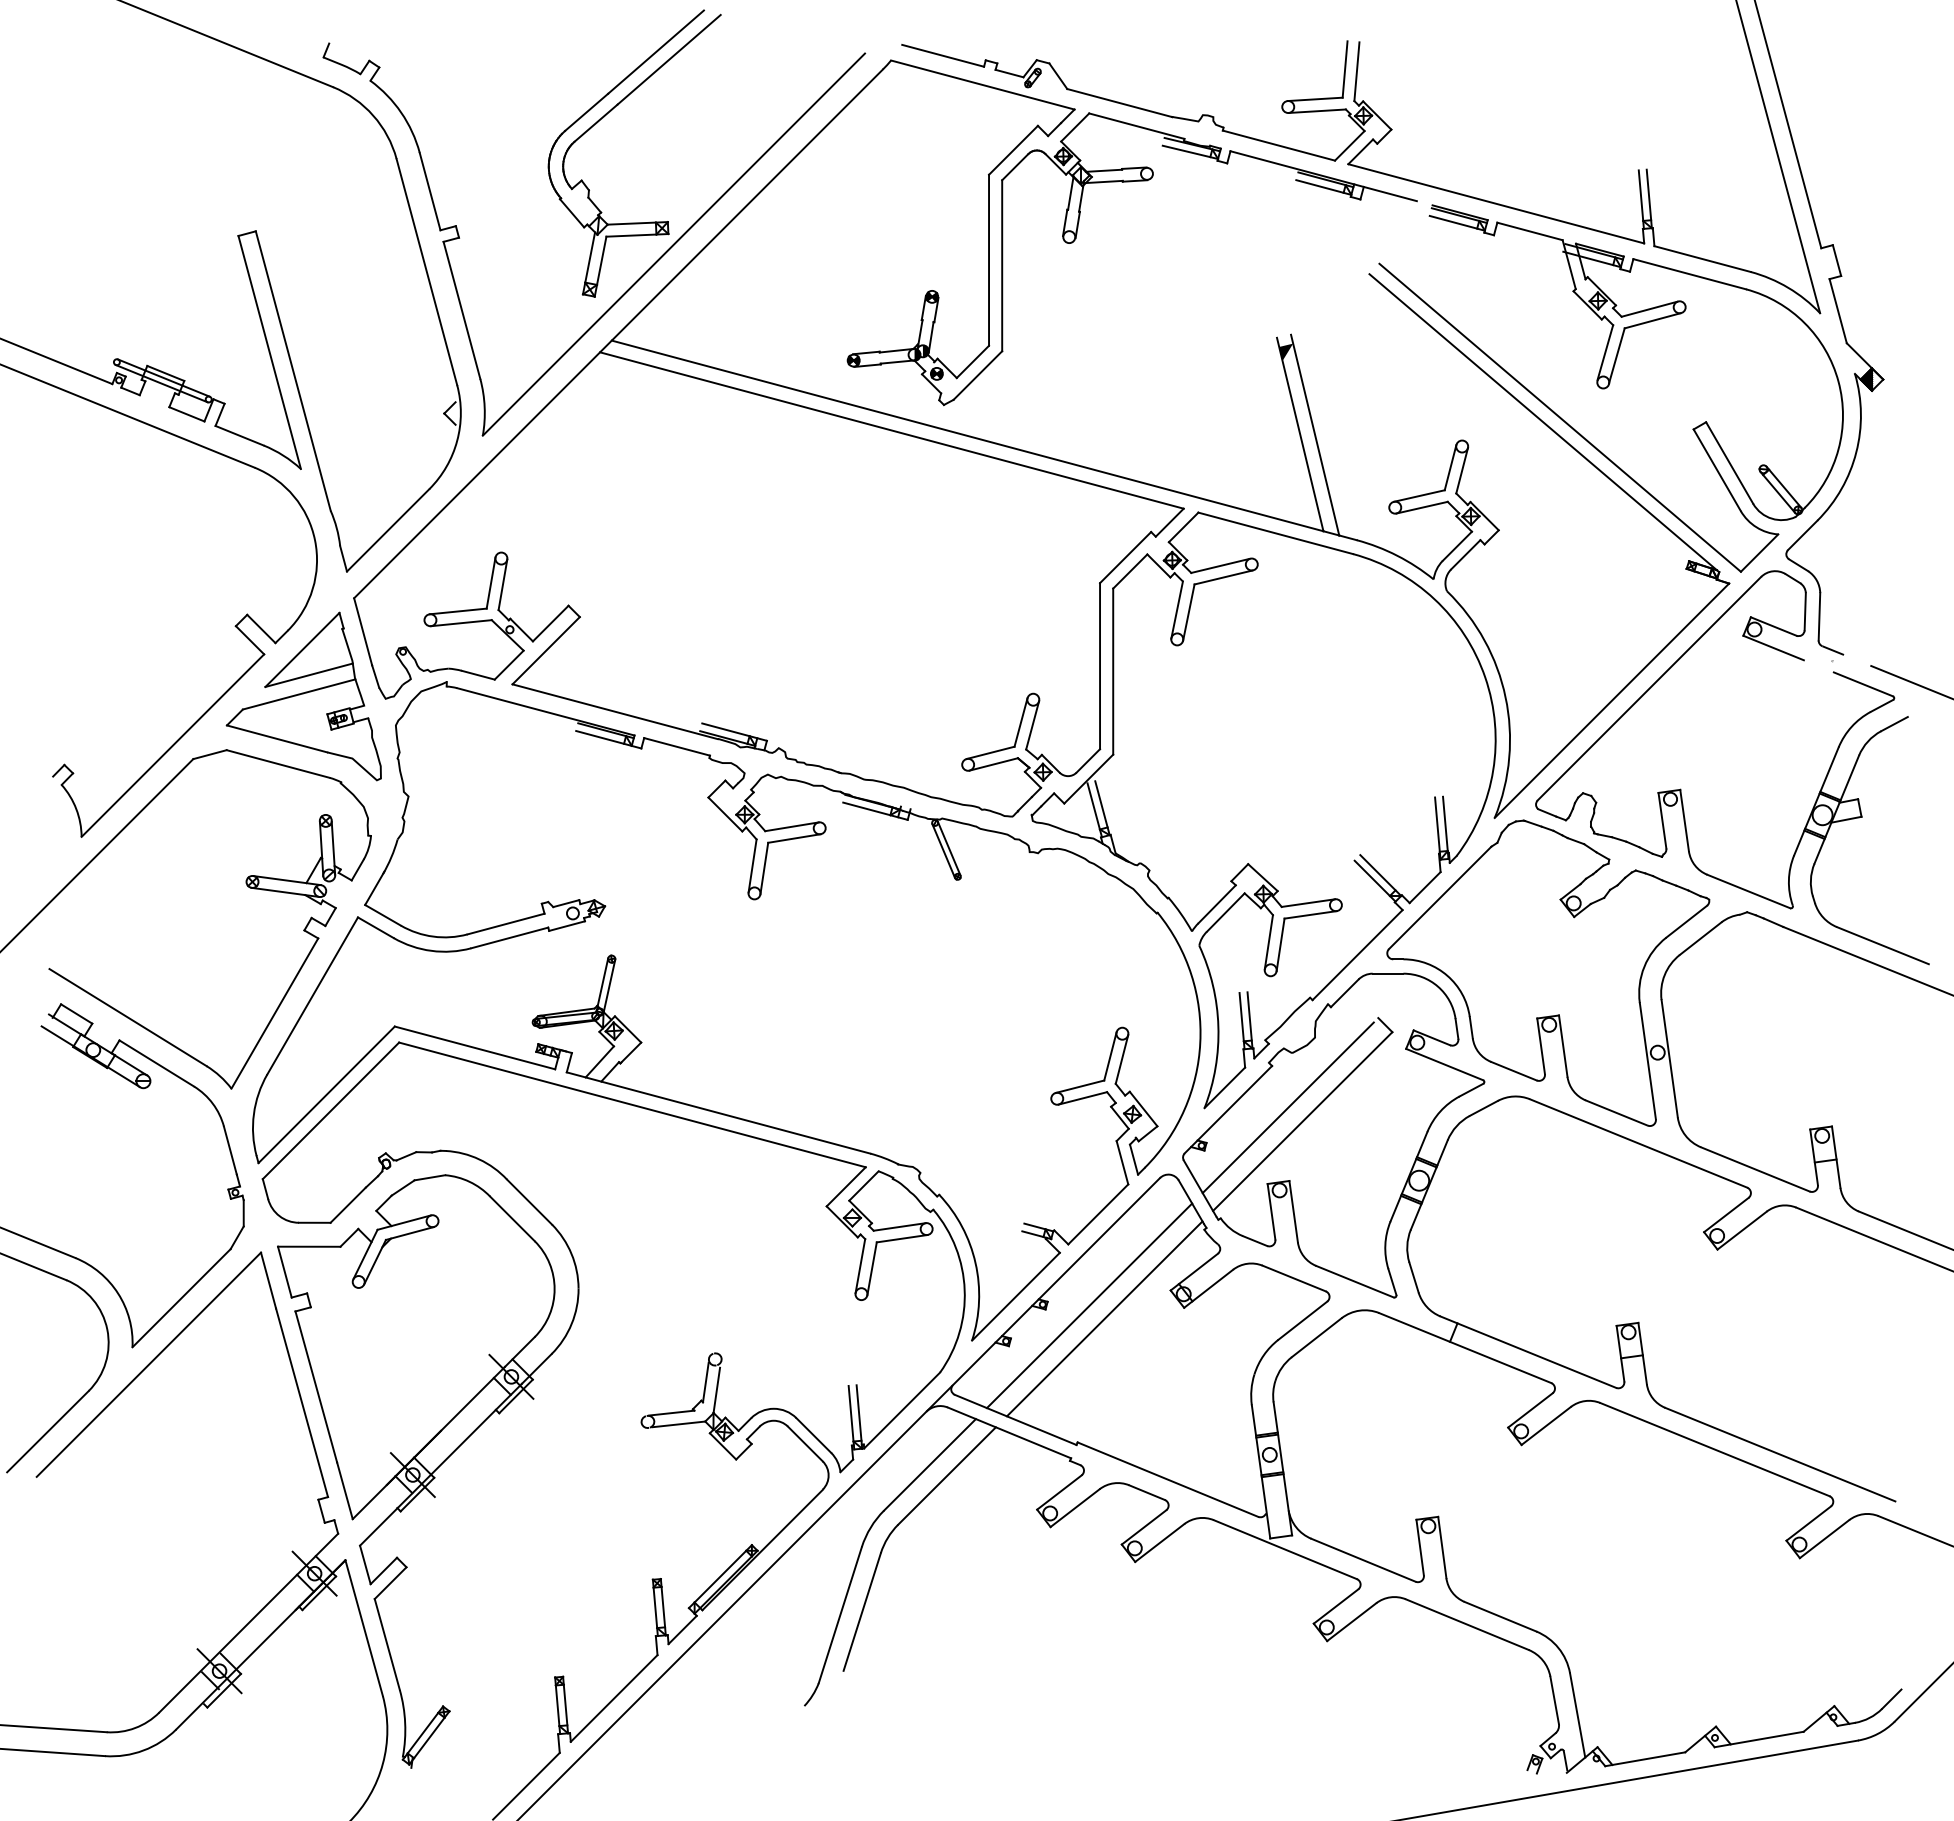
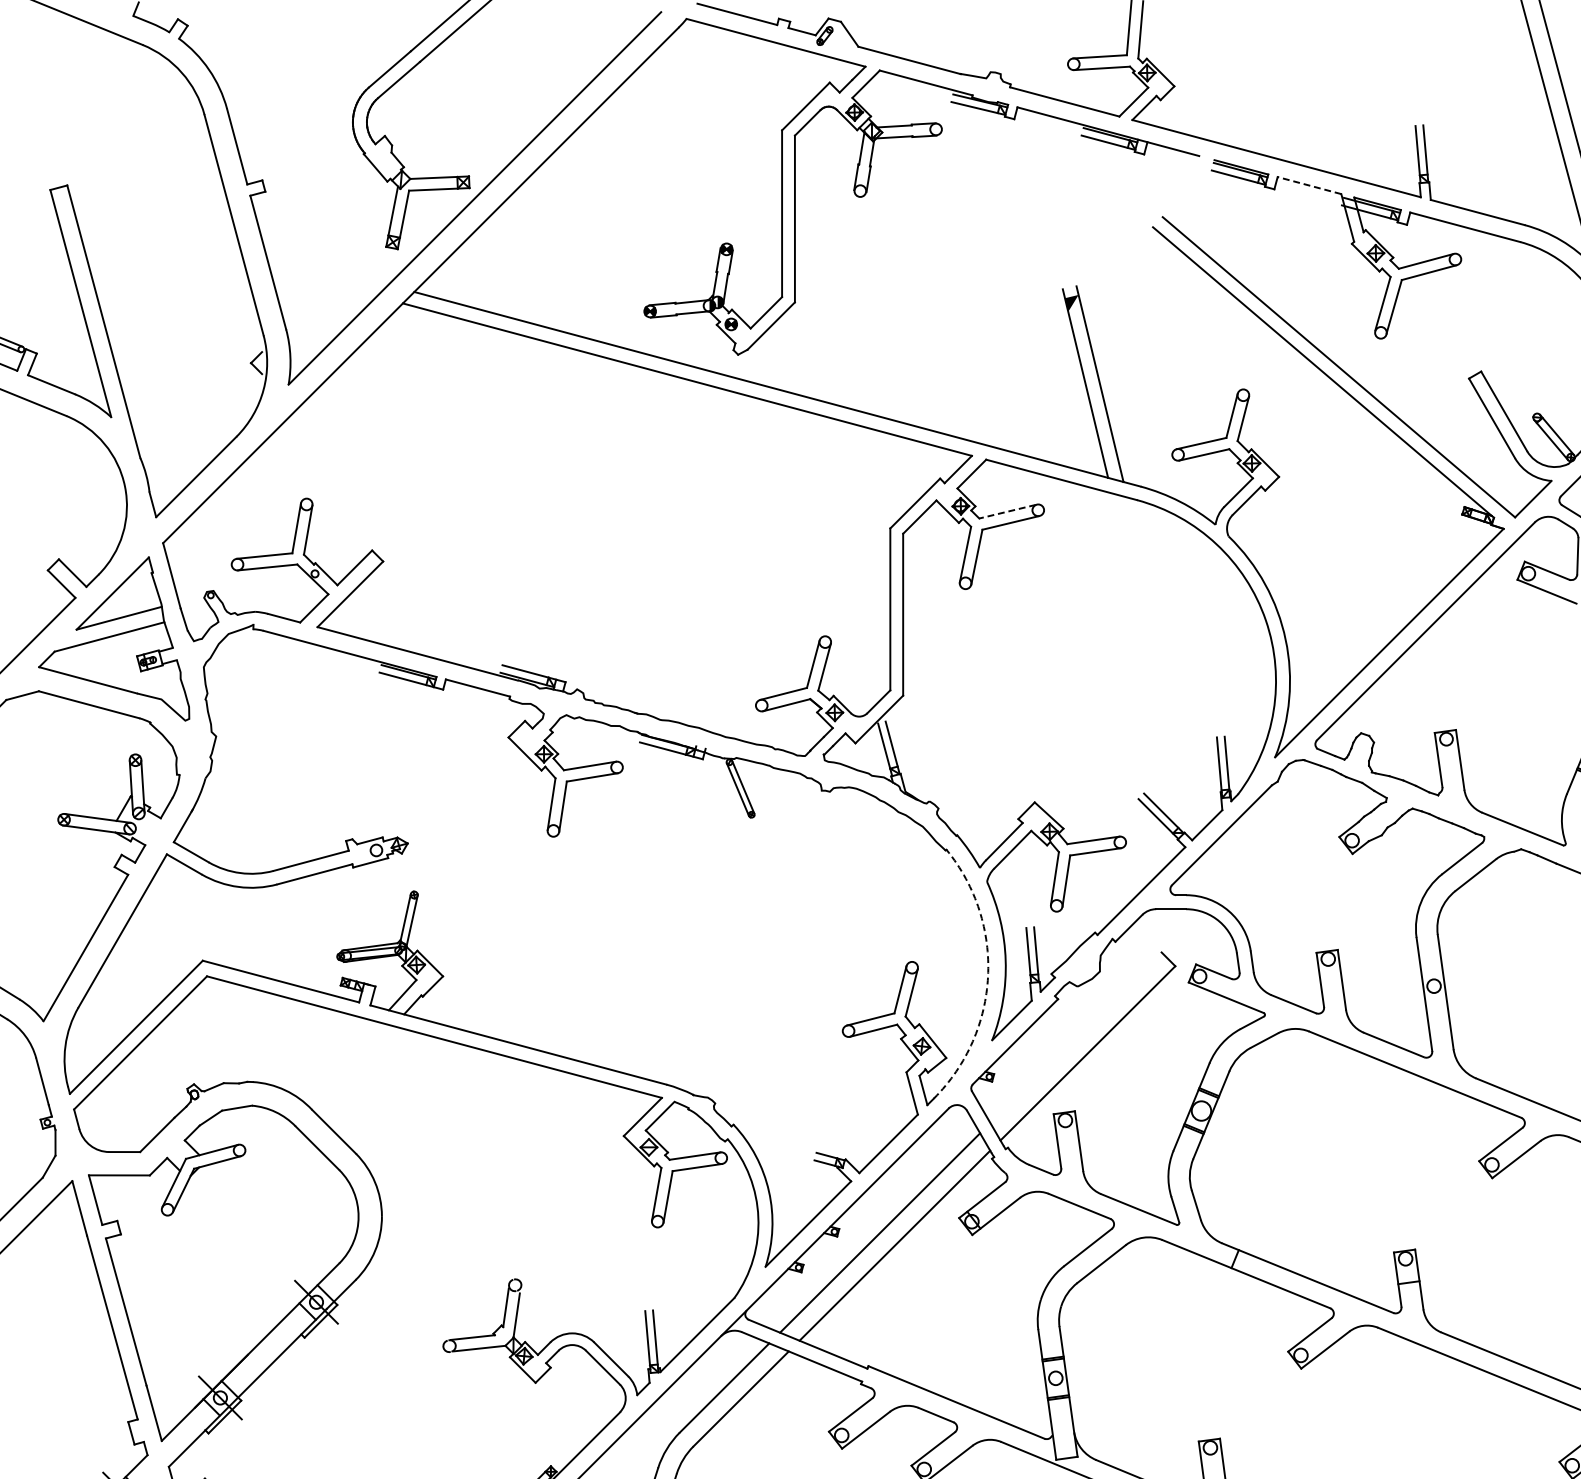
line: (1530, 231) -> (1309, 185), solid -> dashed
line: (1220, 565) -> (1007, 511), solid -> dashed
arc: (1200, 1042) -> (988, 976), solid -> dashed
line: (1287, 1107) -> (1073, 1039), removed

